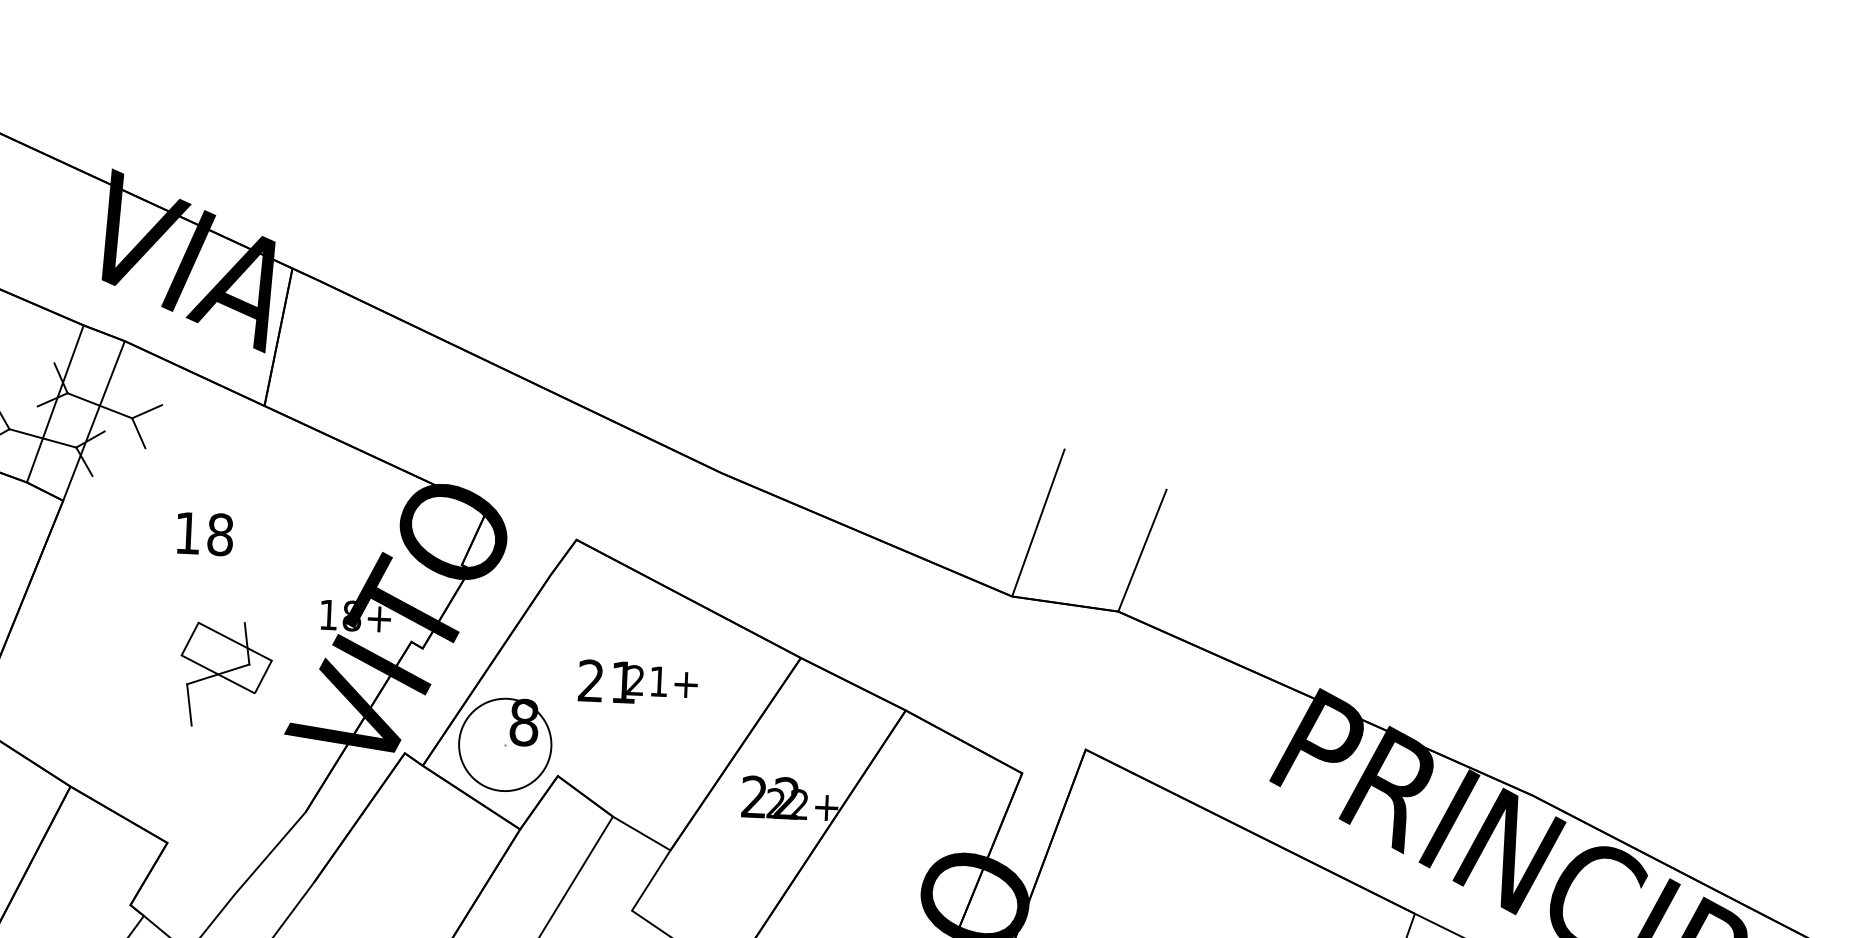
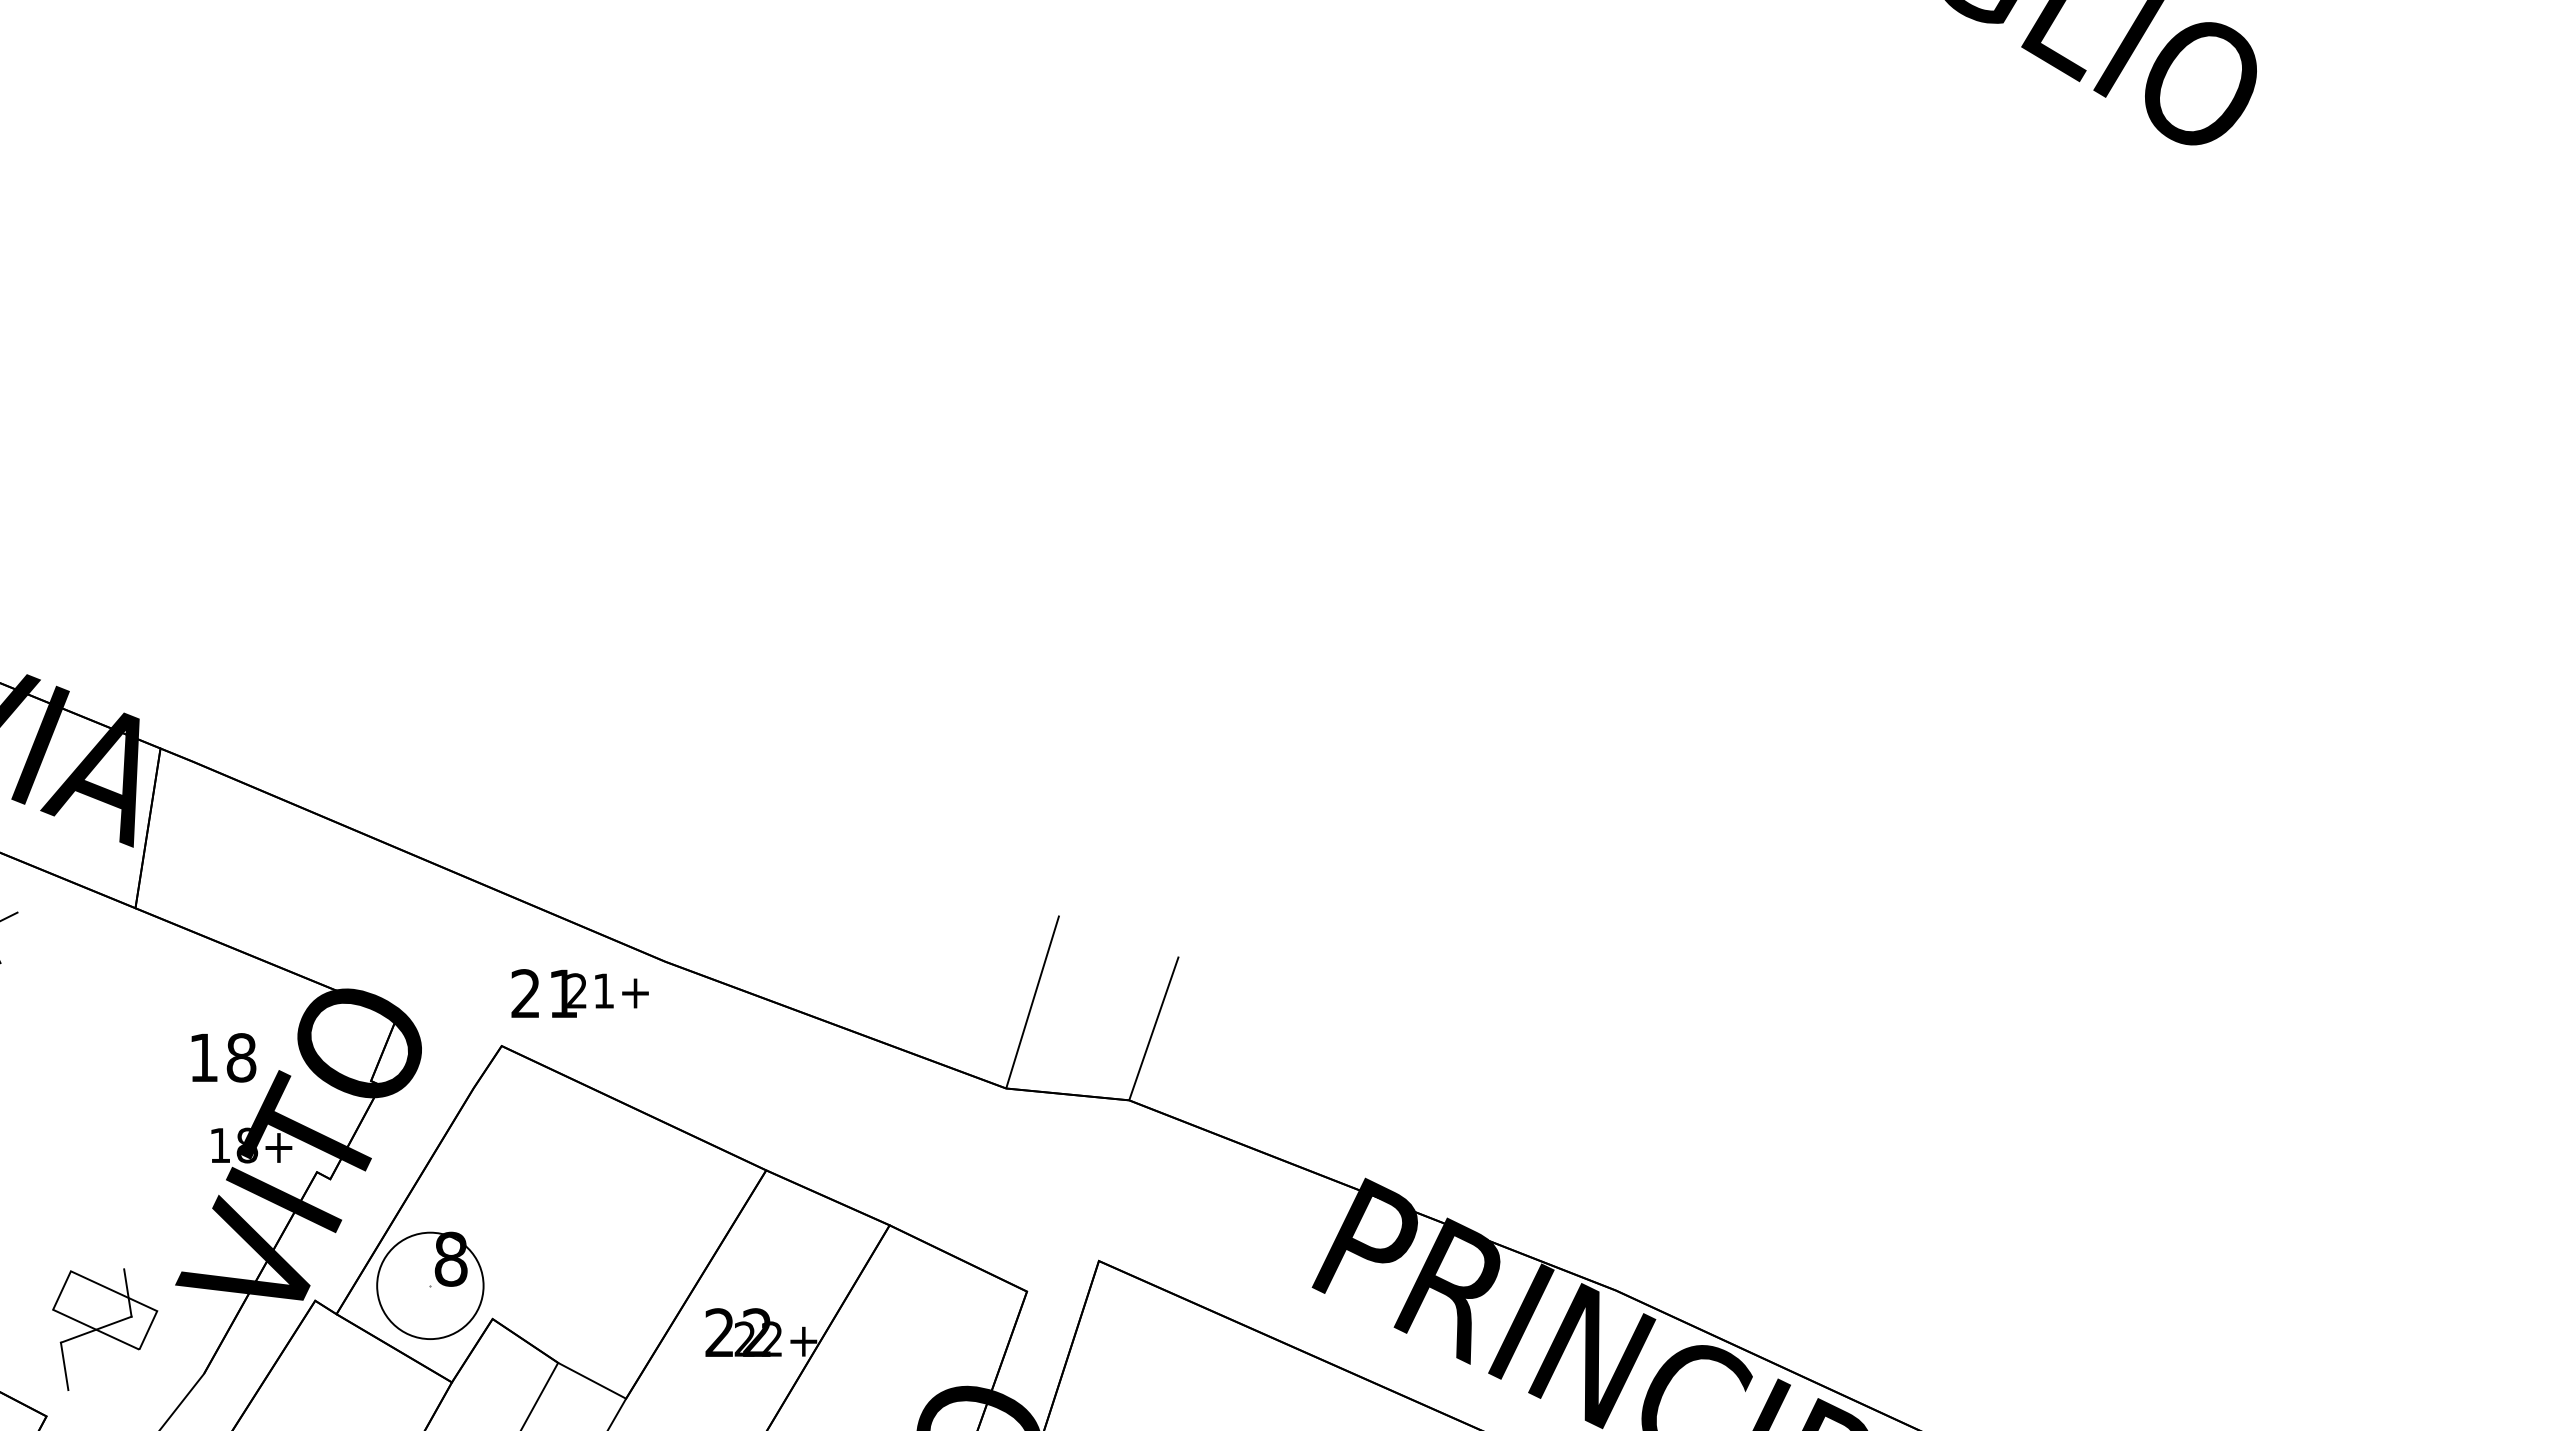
text: (204, 533) -> (223, 1057), moved
part: (226, 674) -> (105, 1329), moved
text: (637, 682) -> (579, 993), moved

